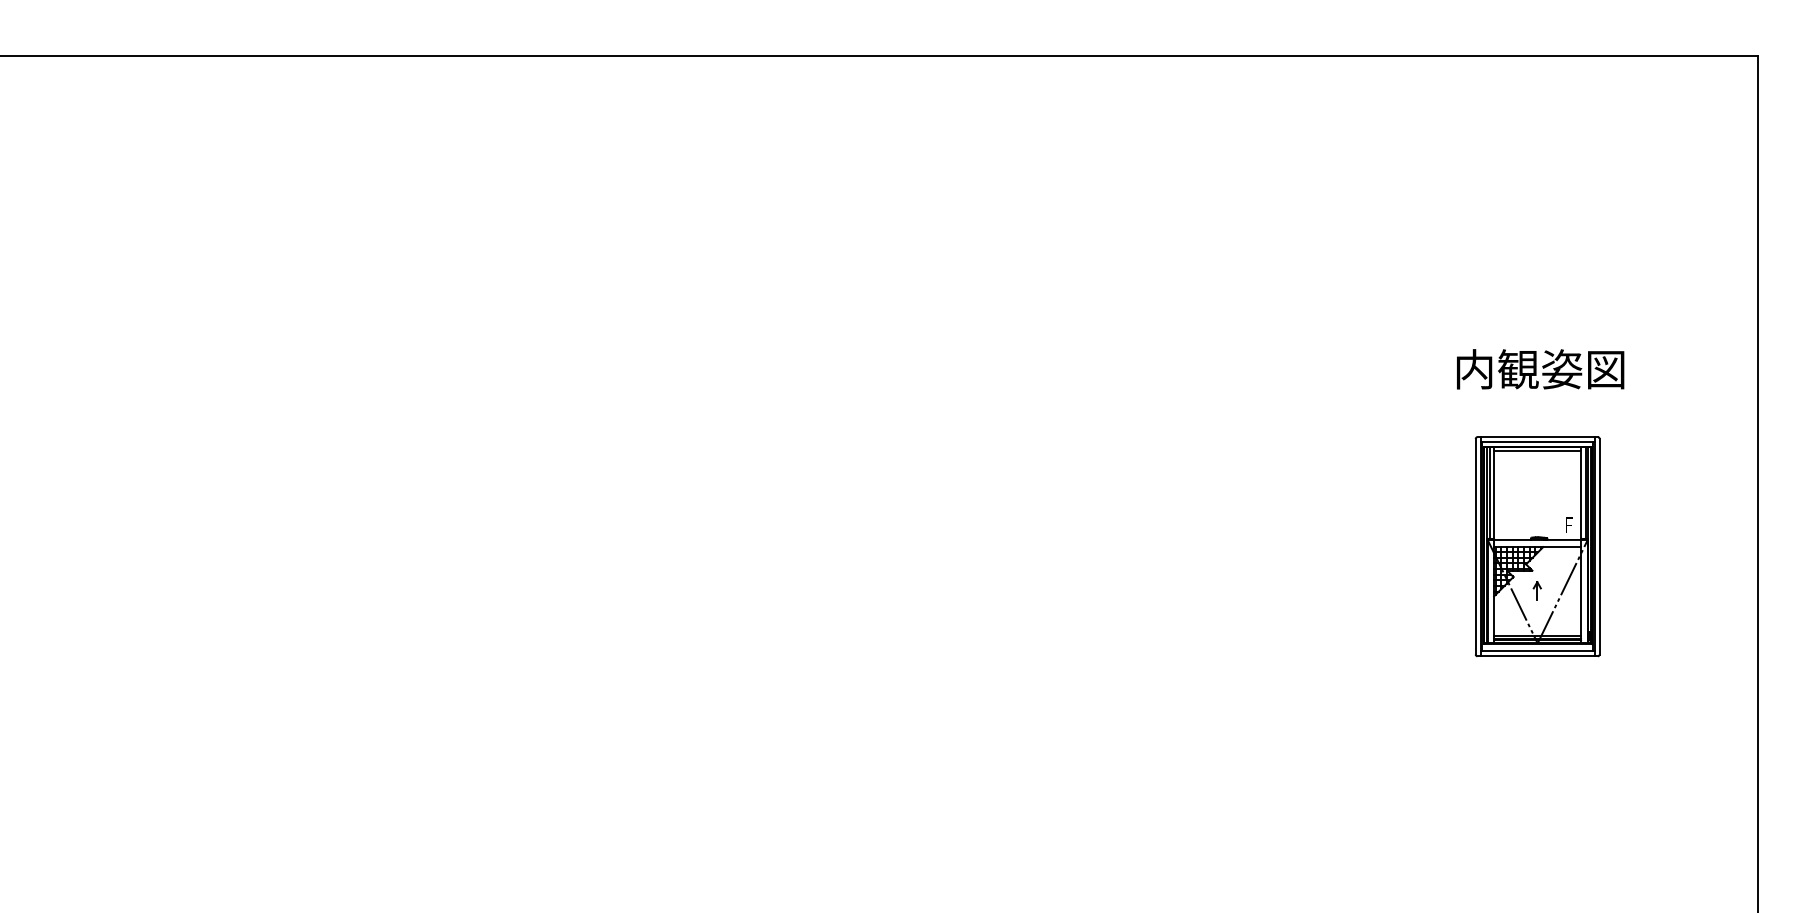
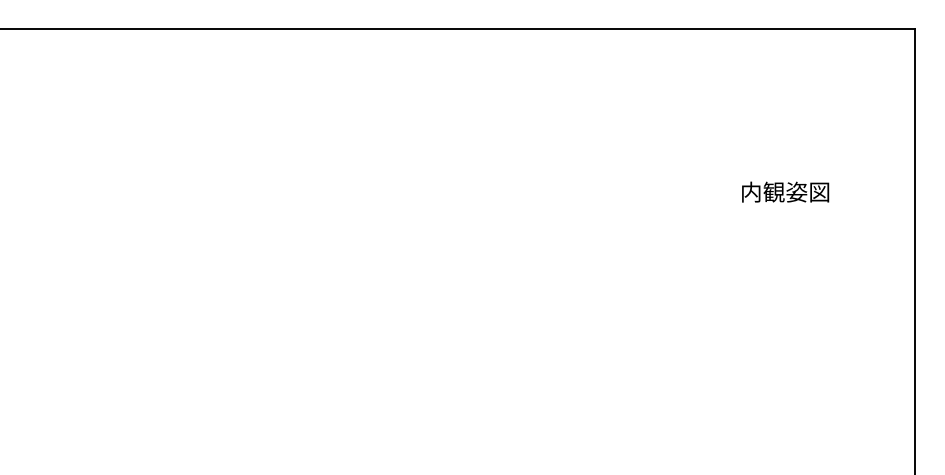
text: (1540, 368) -> (785, 191), moved
part: (1538, 546) -> (800, 284), removed

